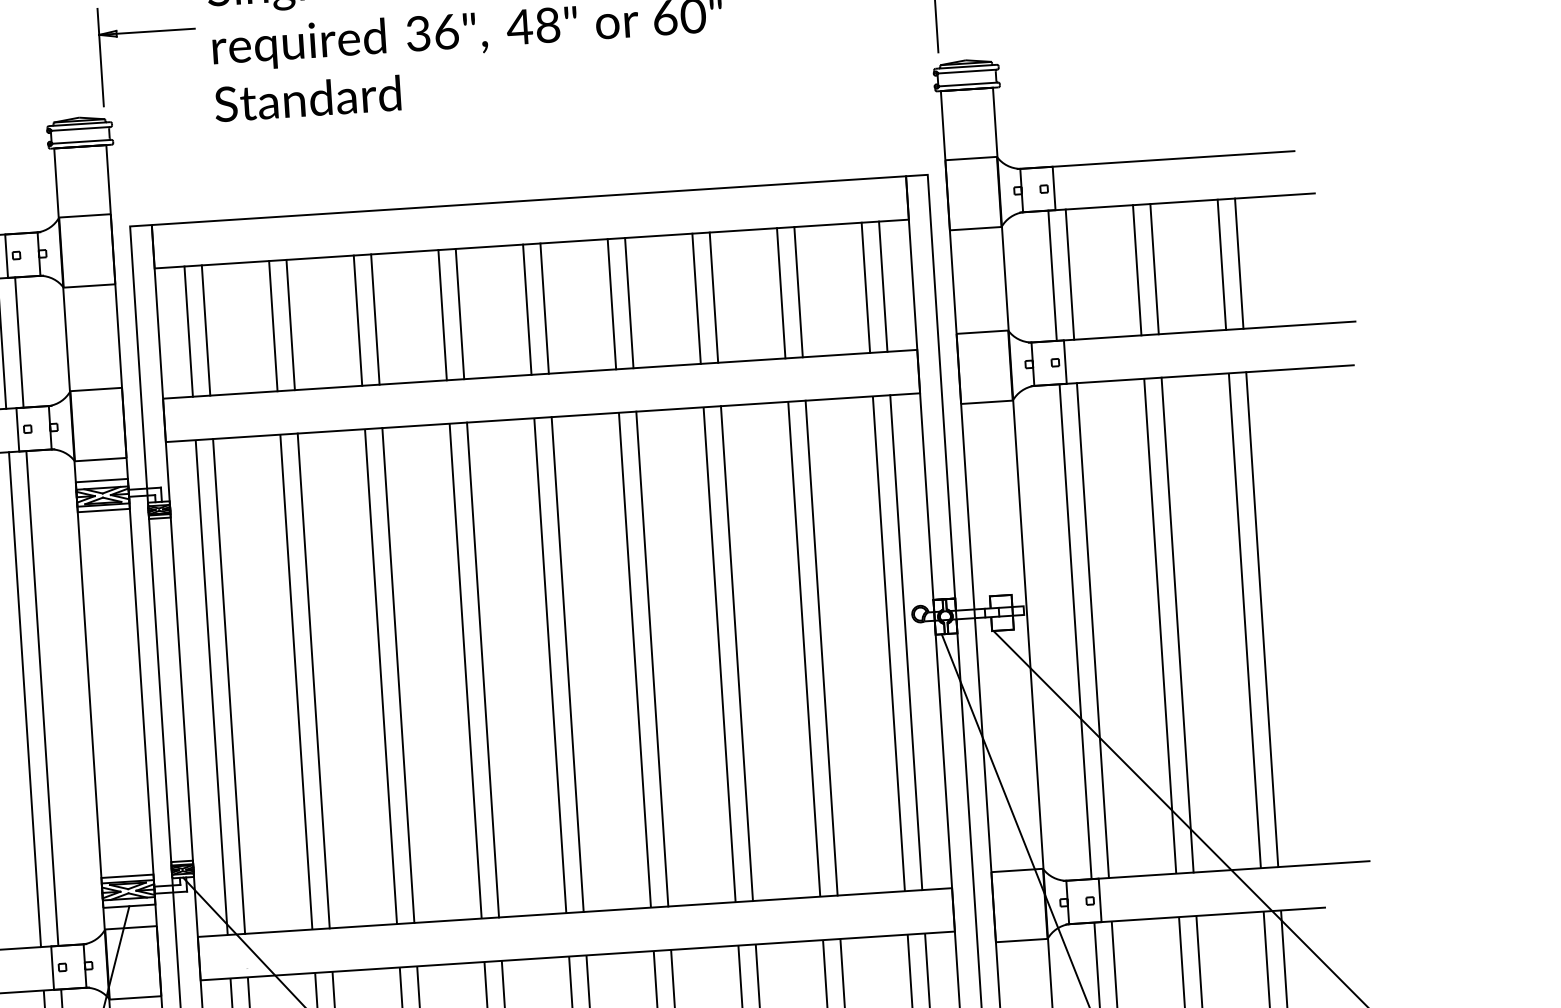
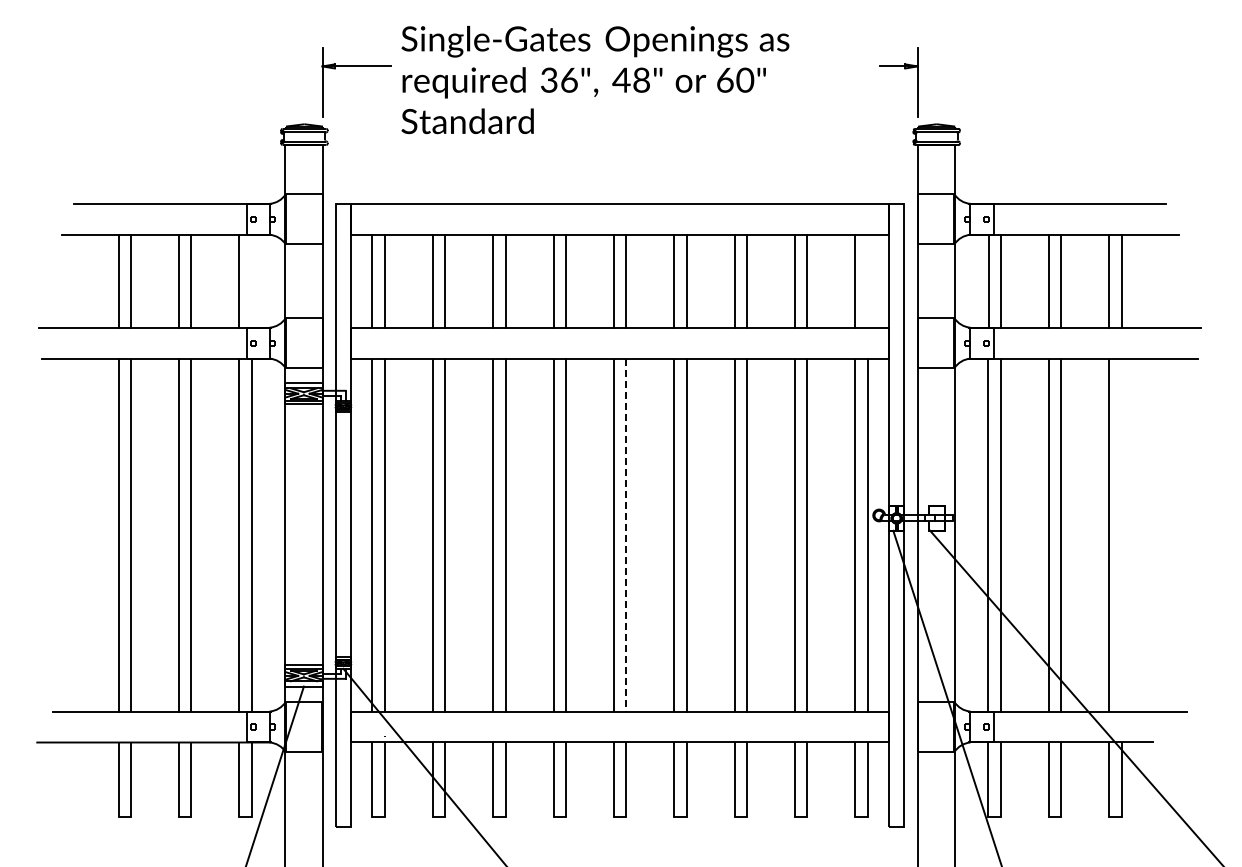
line: (882, 285) -> (867, 280), removed
line: (19, 341) -> (251, 280), removed
line: (1262, 618) -> (1121, 534), removed
line: (568, 665) -> (626, 535), solid -> dashed

